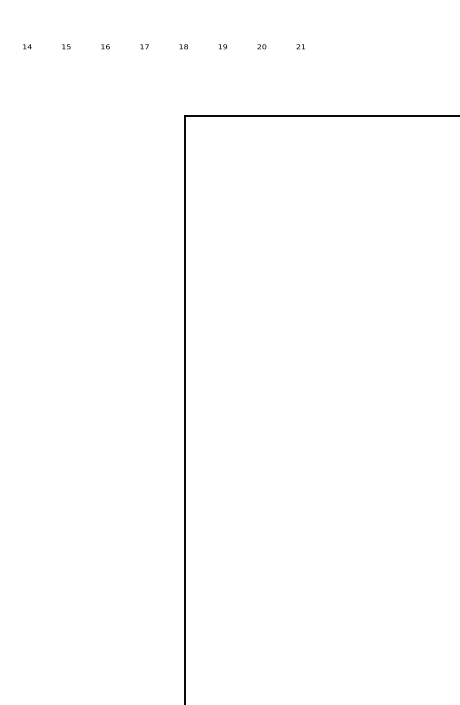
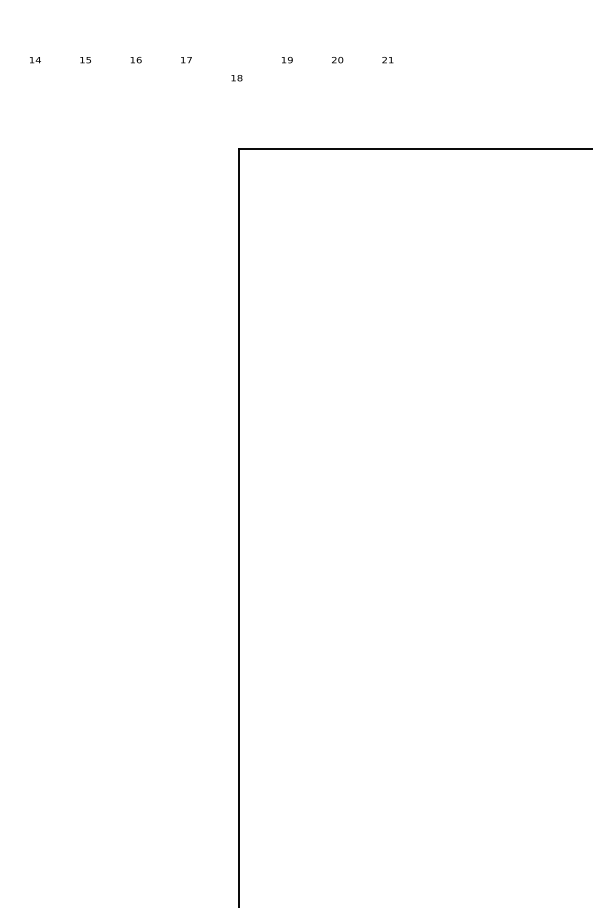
text: (183, 46) -> (236, 77), moved

